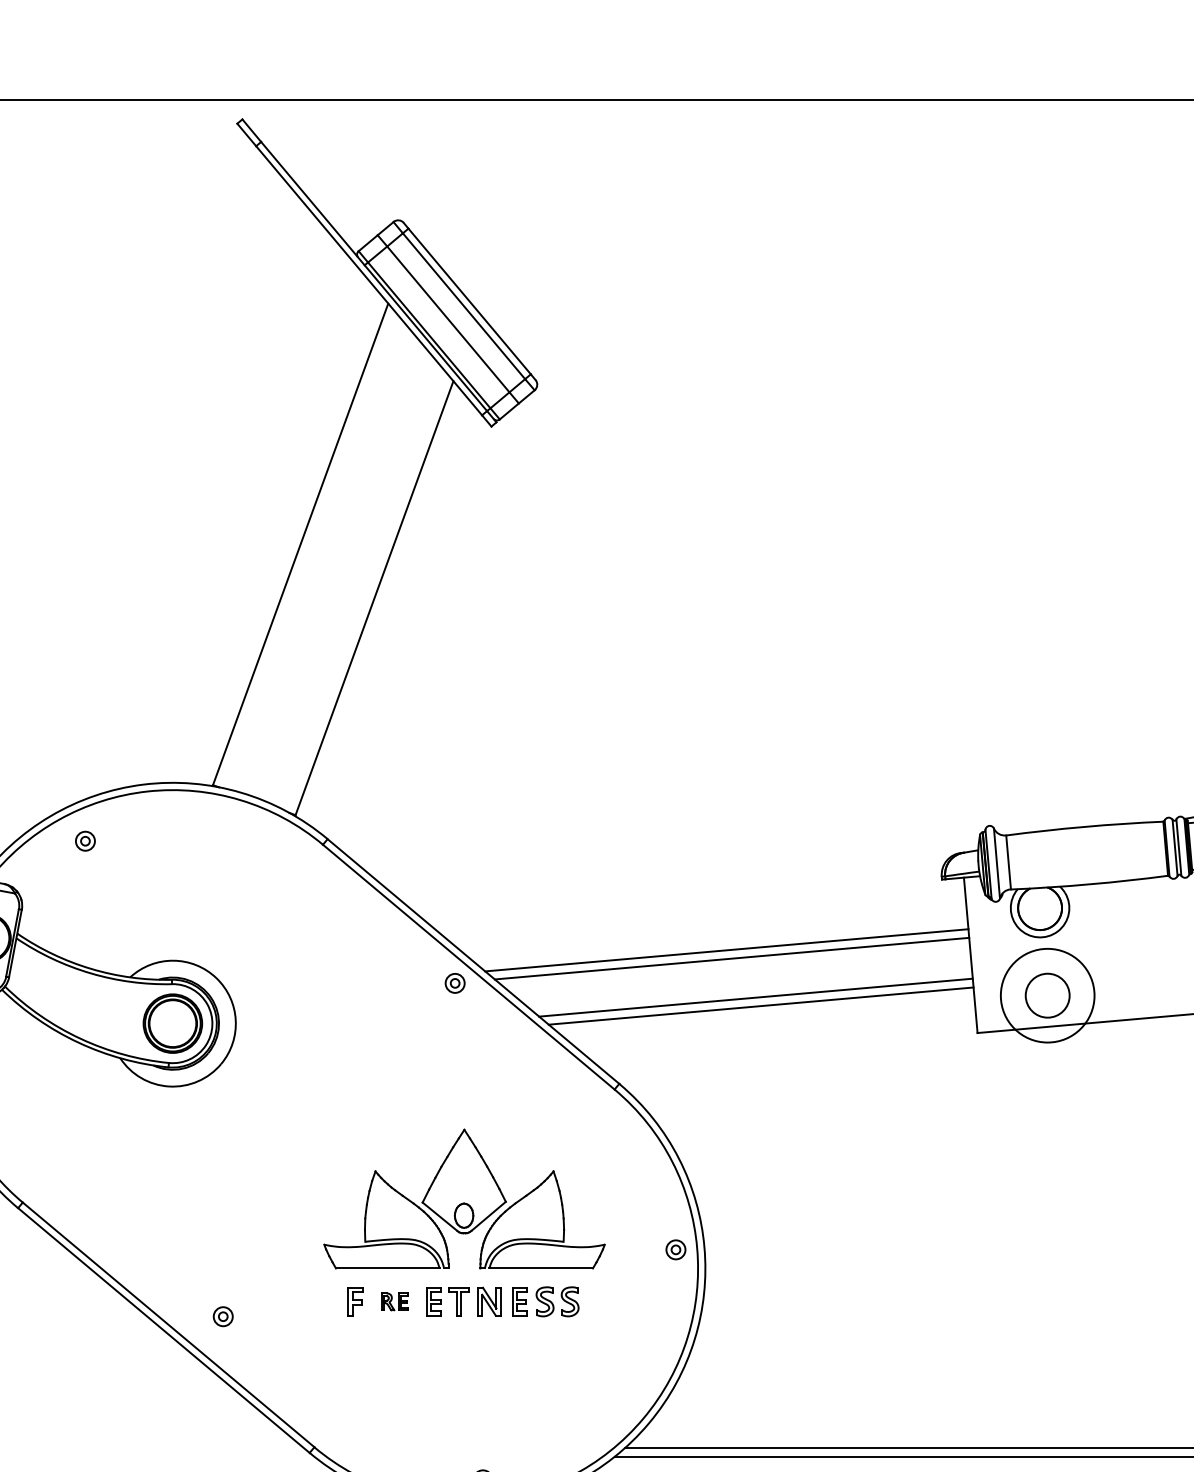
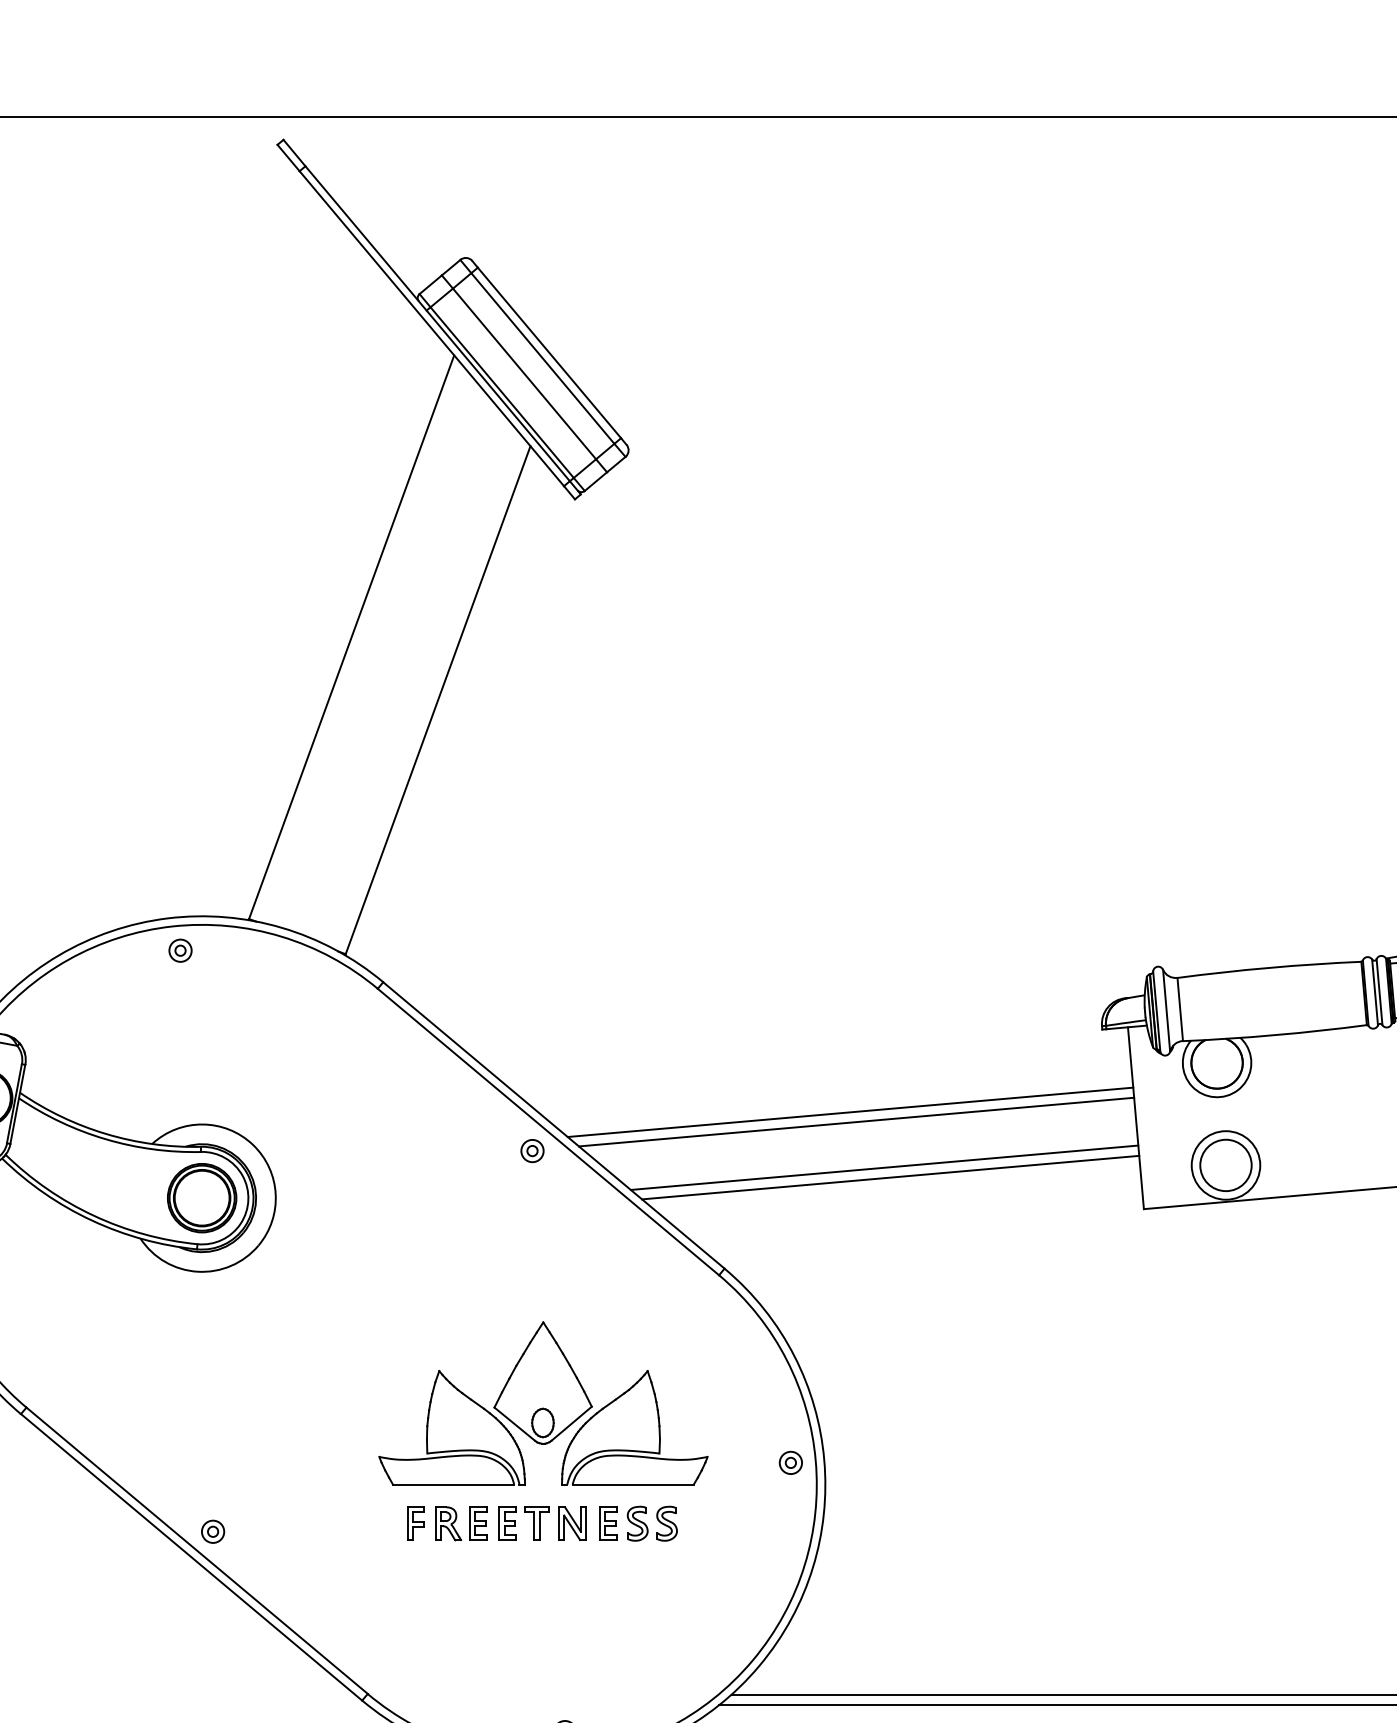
part: (85, 840) -> (180, 949), moved
circle: (1047, 995) -> (1225, 1165), size x0.62
part: (394, 1301) -> (461, 1523), size x1.67
part: (222, 1316) -> (212, 1531), moved

